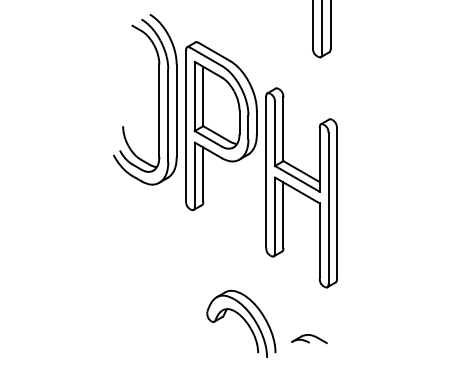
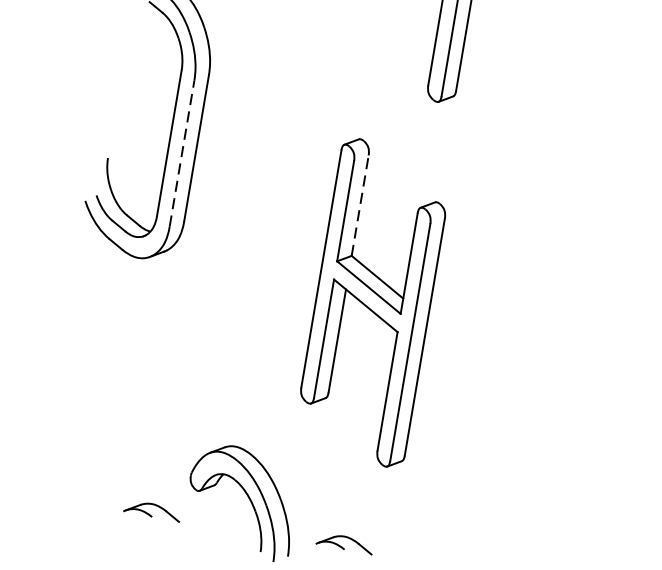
line: (168, 115) -> (182, 153), solid -> dashed
part: (221, 126) -> (263, 184), removed
line: (283, 129) -> (360, 205), solid -> dashed
part: (187, 338) -> (152, 510), added

